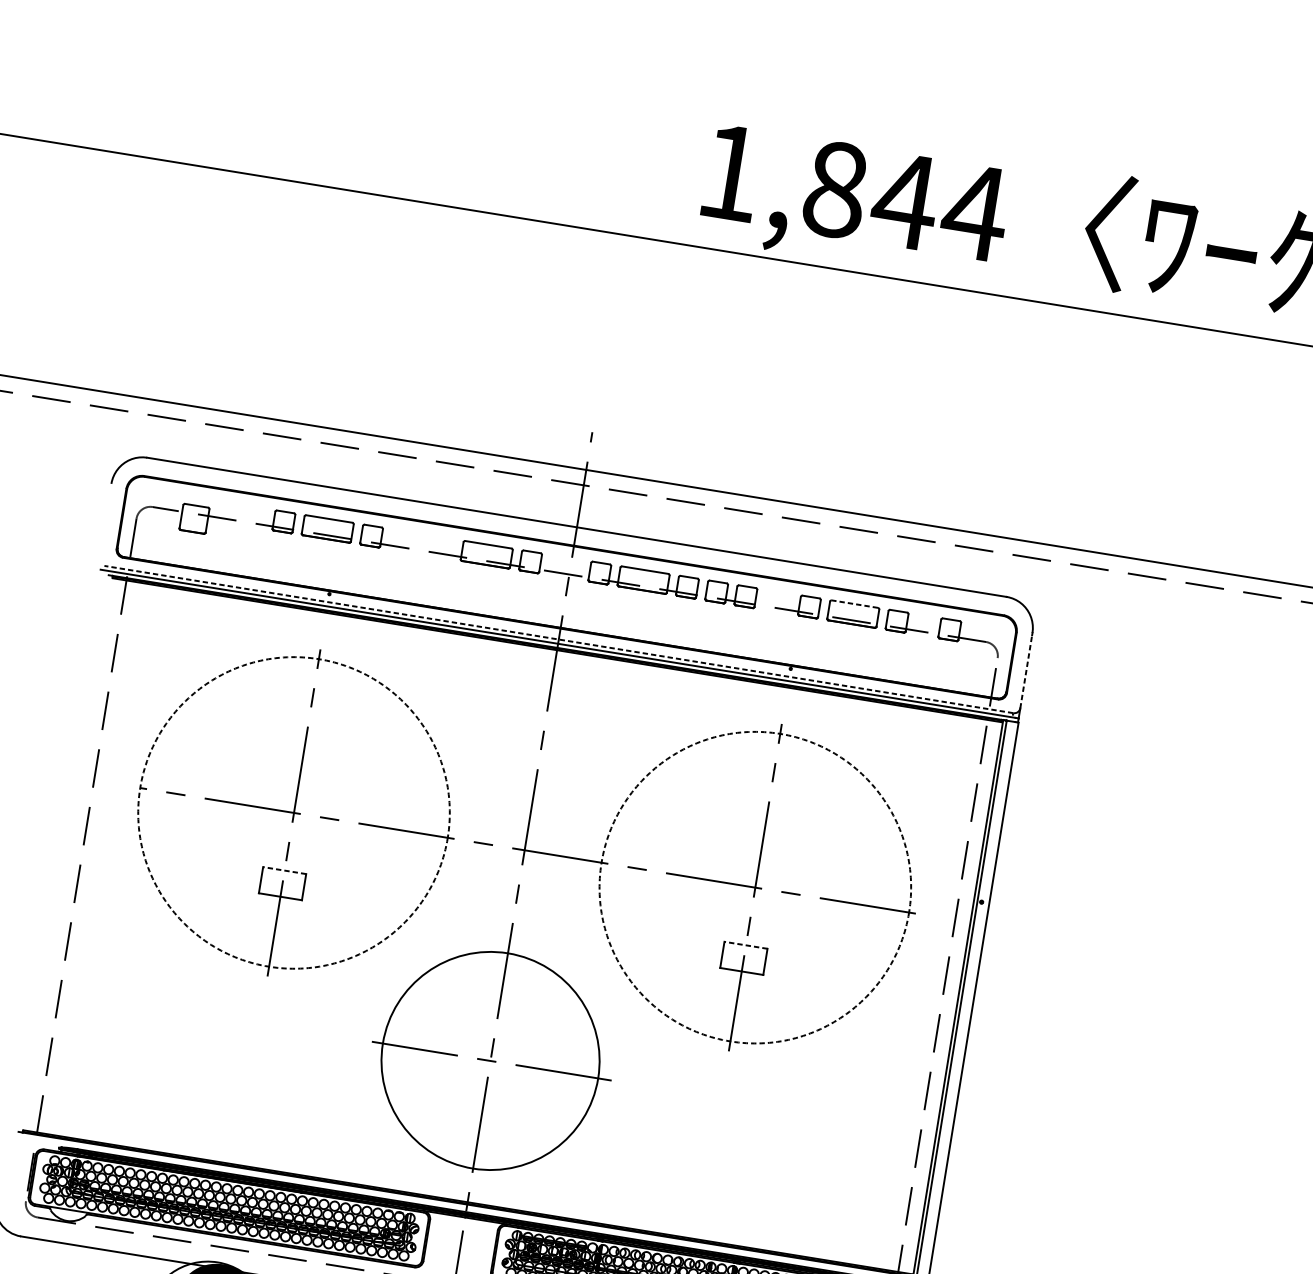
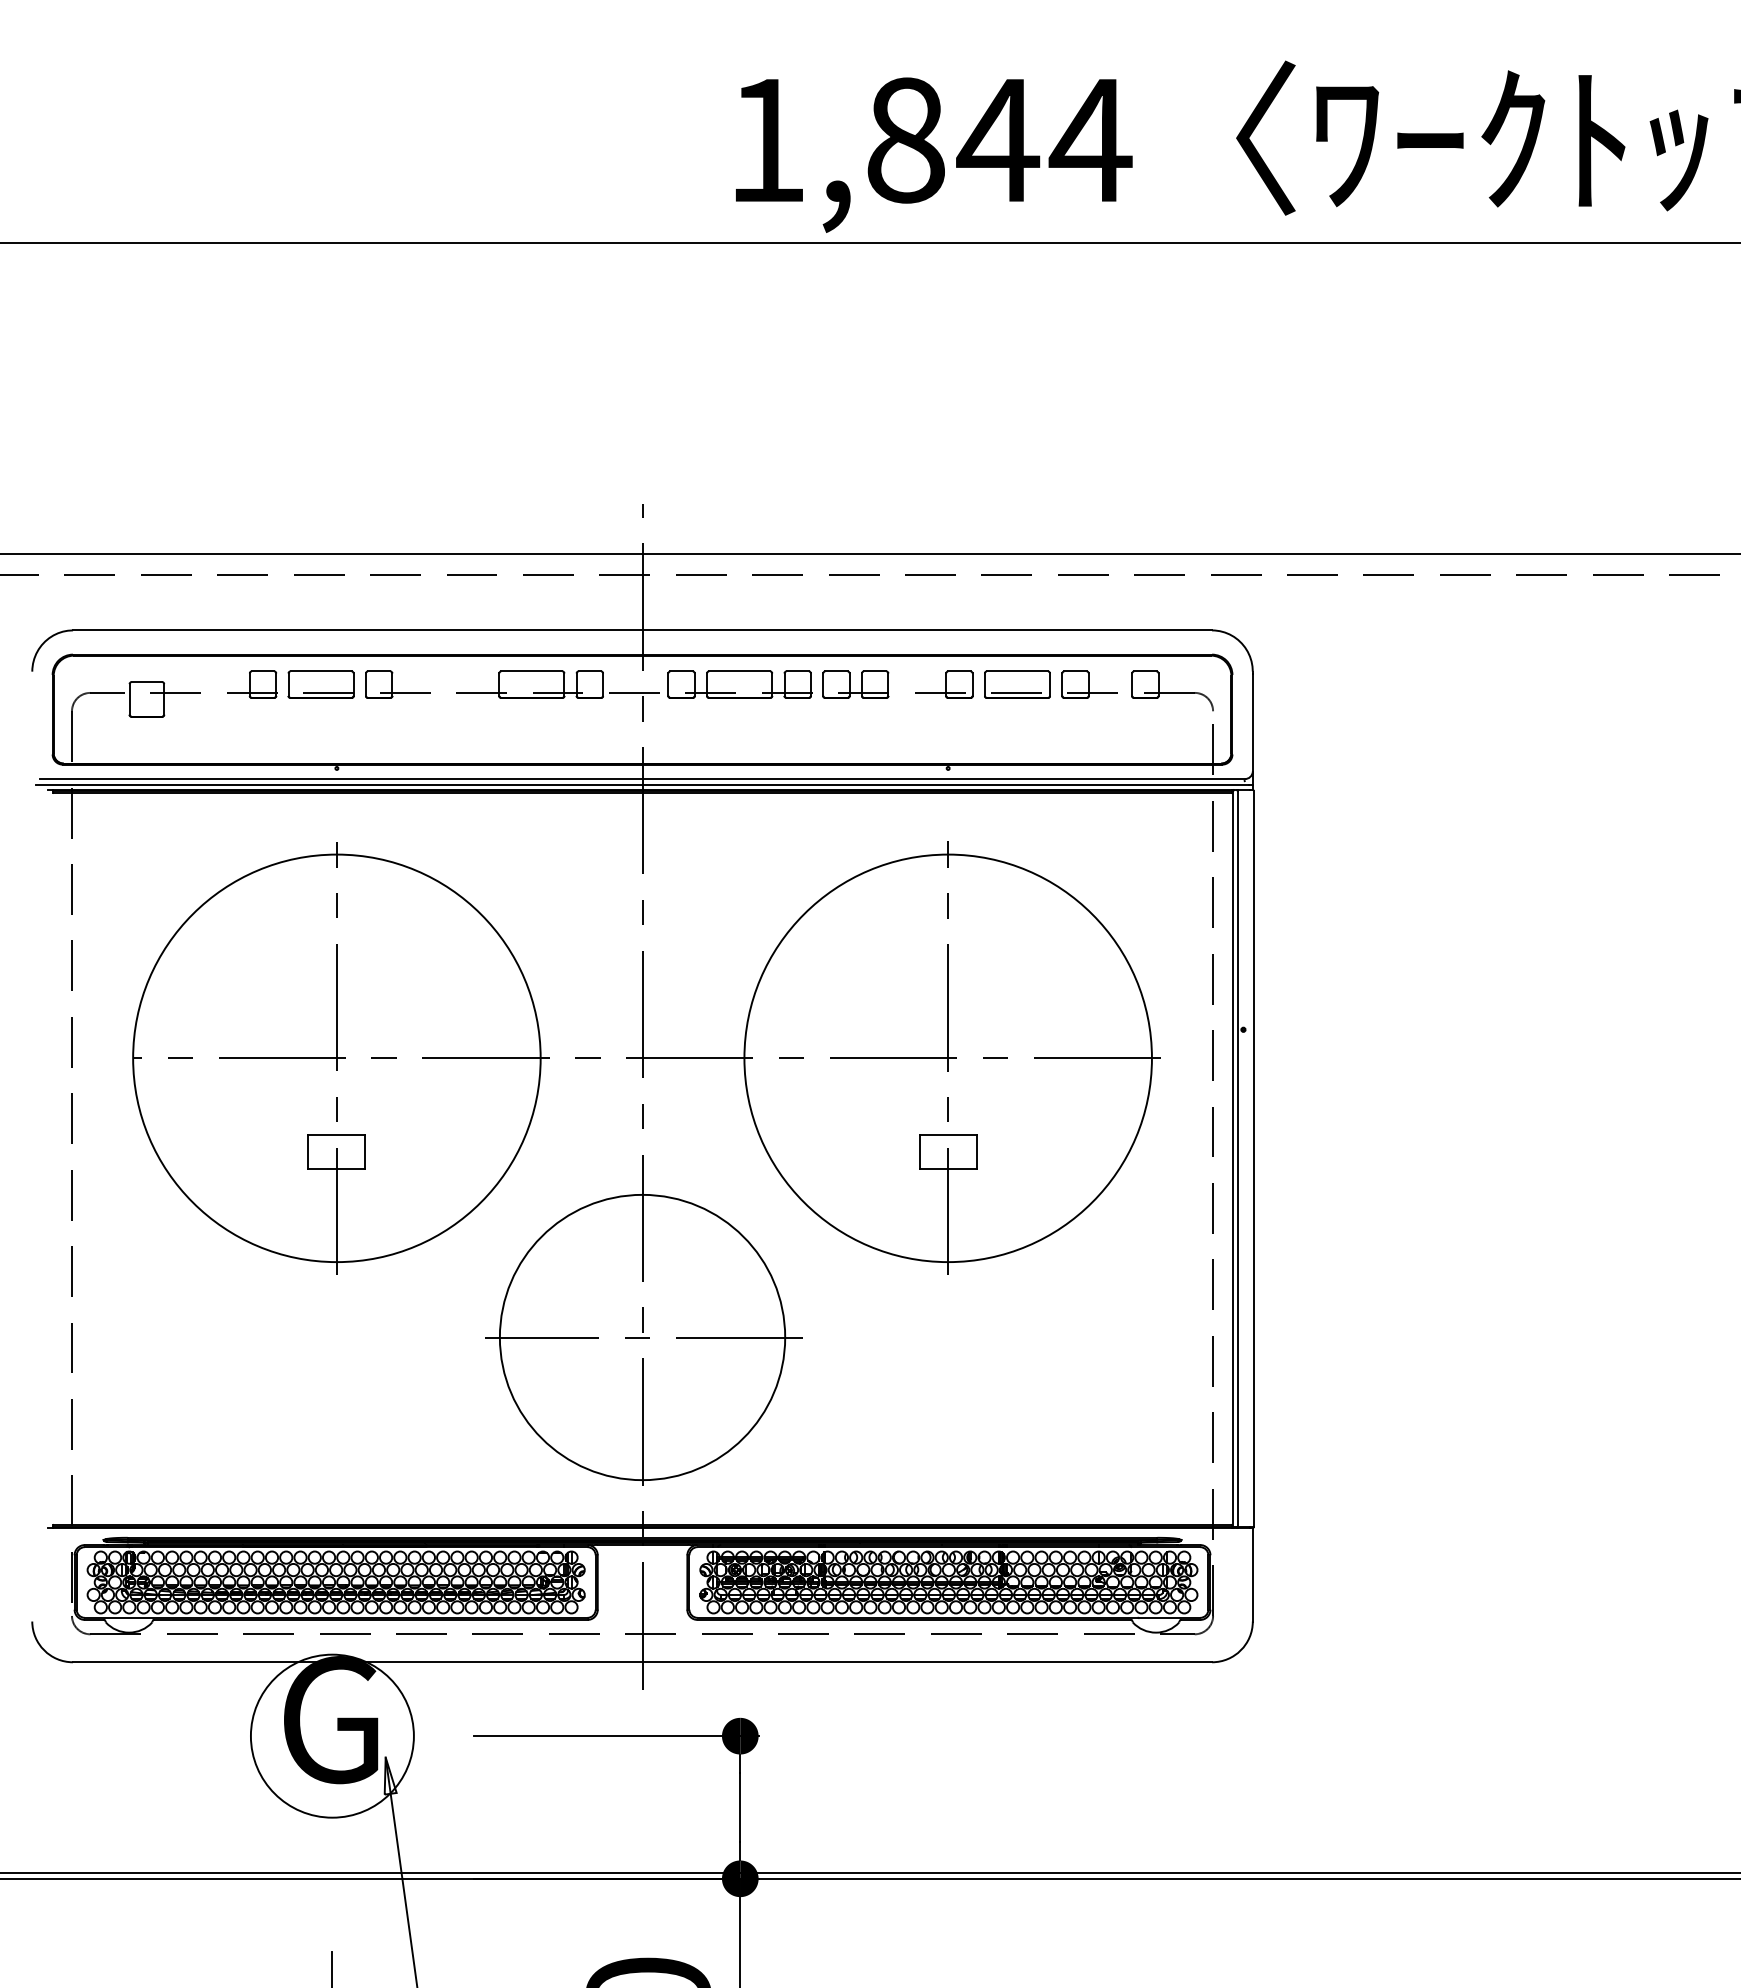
line: (854, 604) -> (1017, 671), dashed -> solid
line: (558, 639) -> (642, 779), dashed -> solid
line: (1025, 672) -> (1252, 723), dashed -> solid
circle: (293, 813) -> (336, 1058), dashed -> solid
line: (284, 870) -> (336, 1134), dashed -> solid
circle: (754, 887) -> (947, 1058), dashed -> solid
line: (746, 945) -> (948, 1134), dashed -> solid

